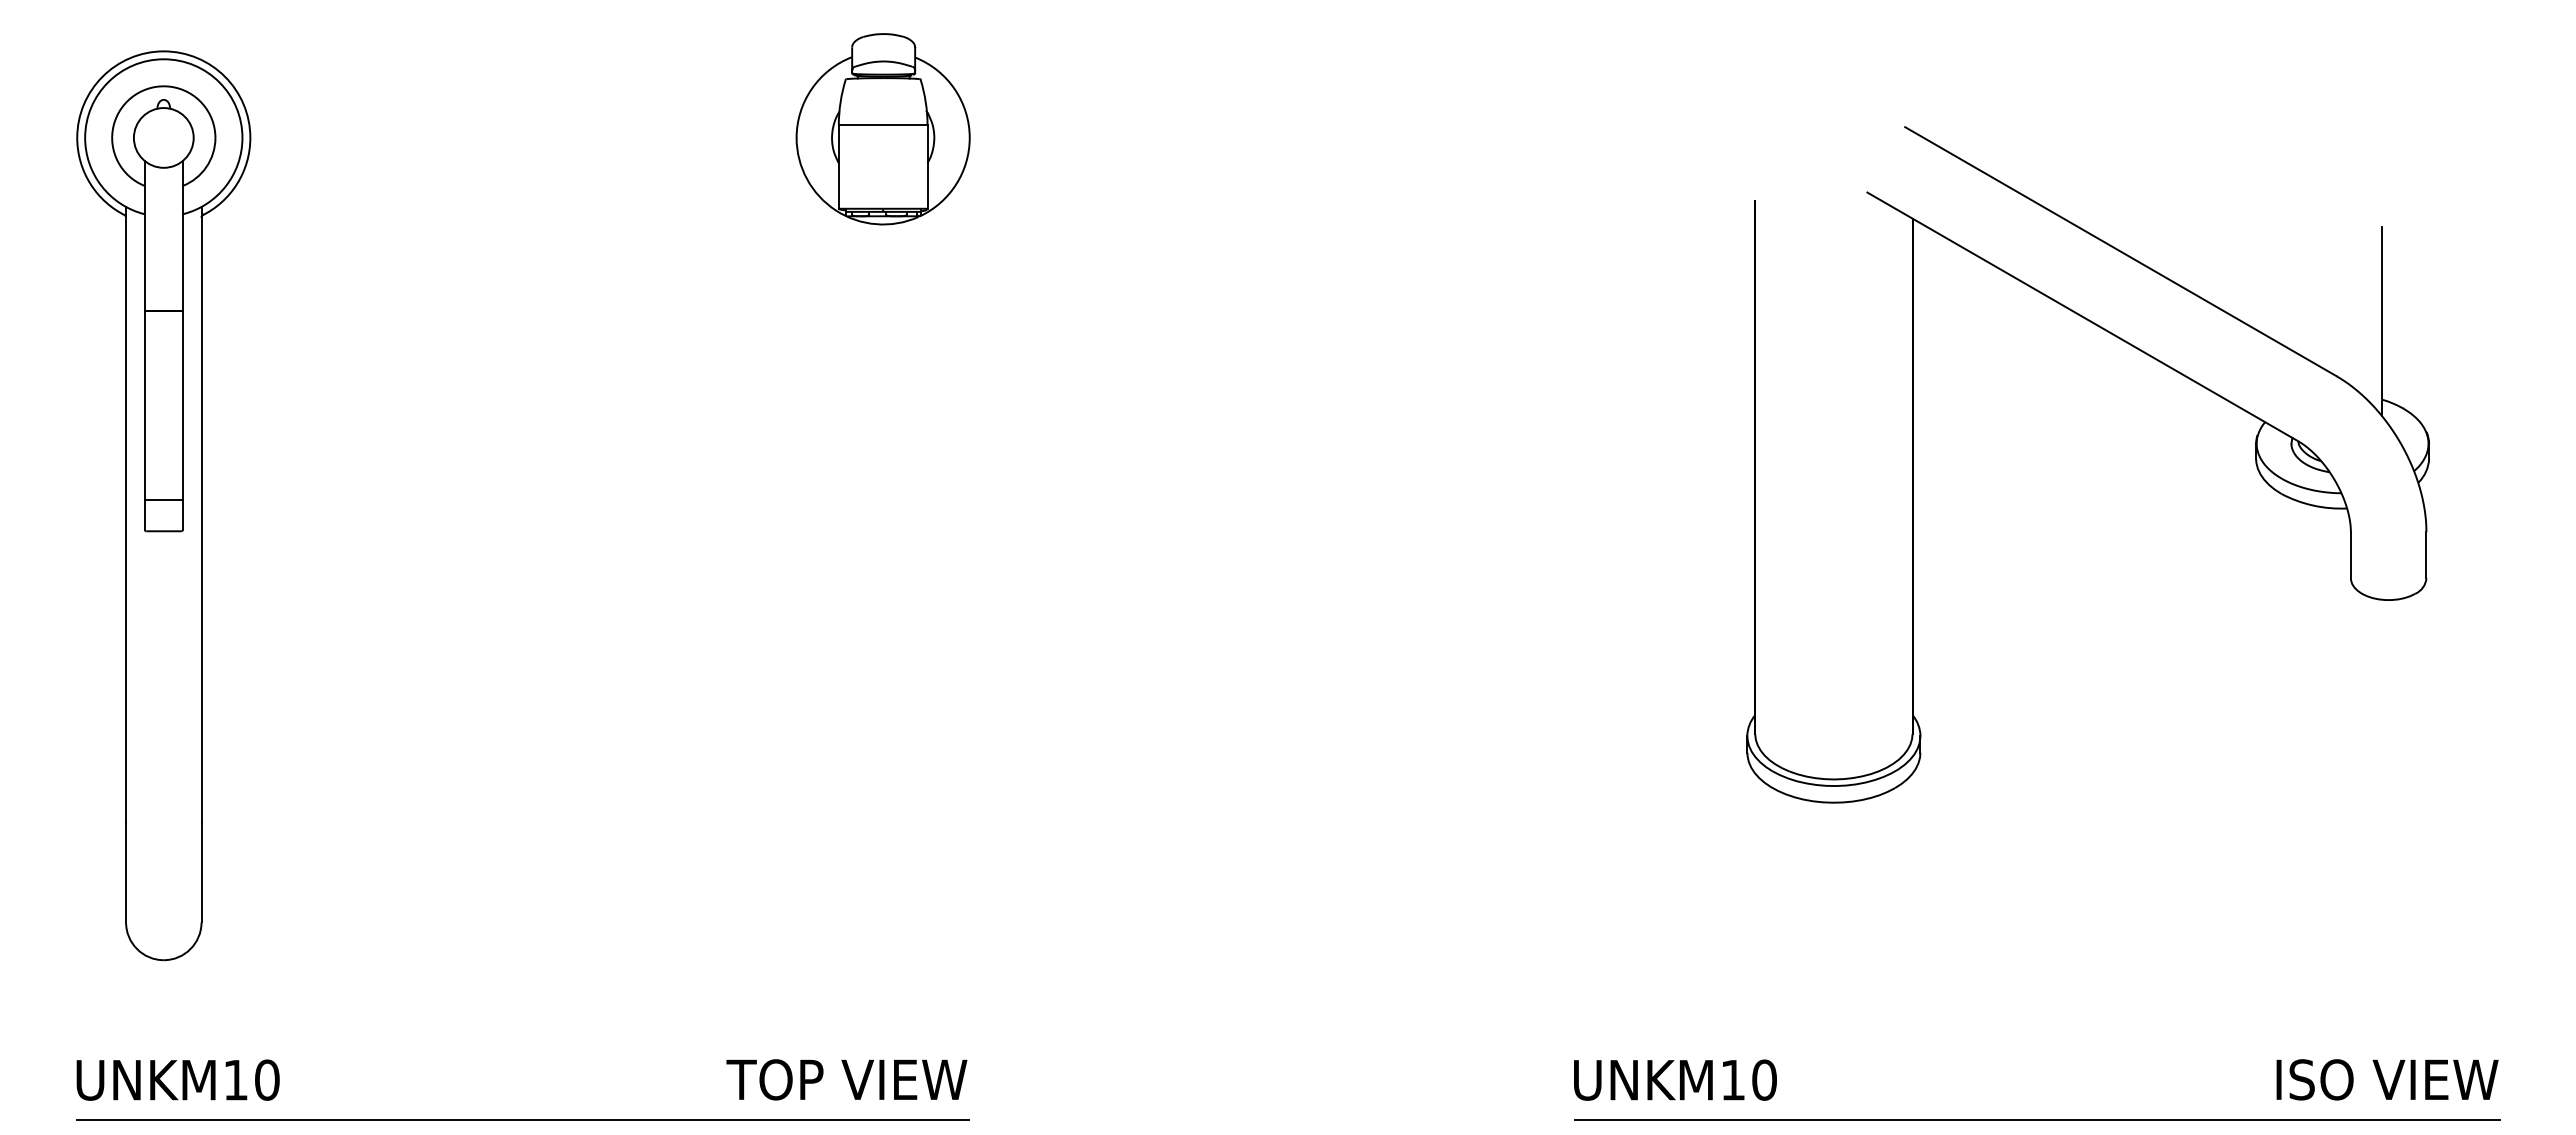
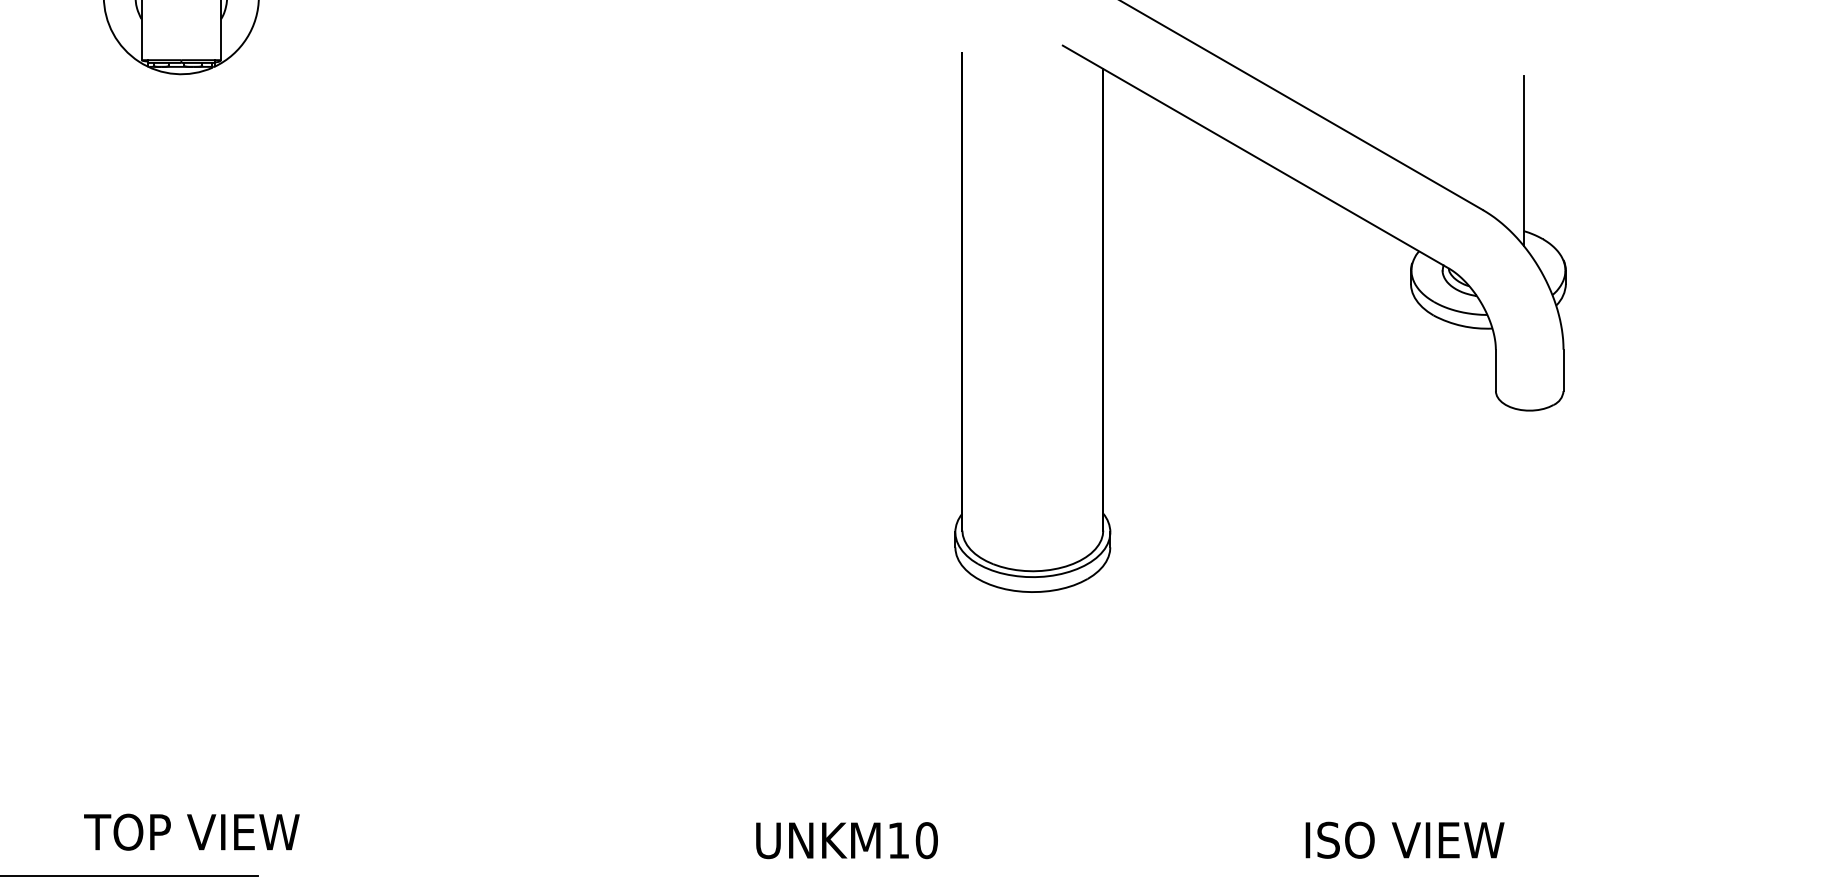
text: (846, 1079) -> (191, 831), moved
text: (1675, 1079) -> (847, 839), moved
text: (2387, 1079) -> (1405, 839), moved
line: (2037, 1119) -> (1215, 875), removed

